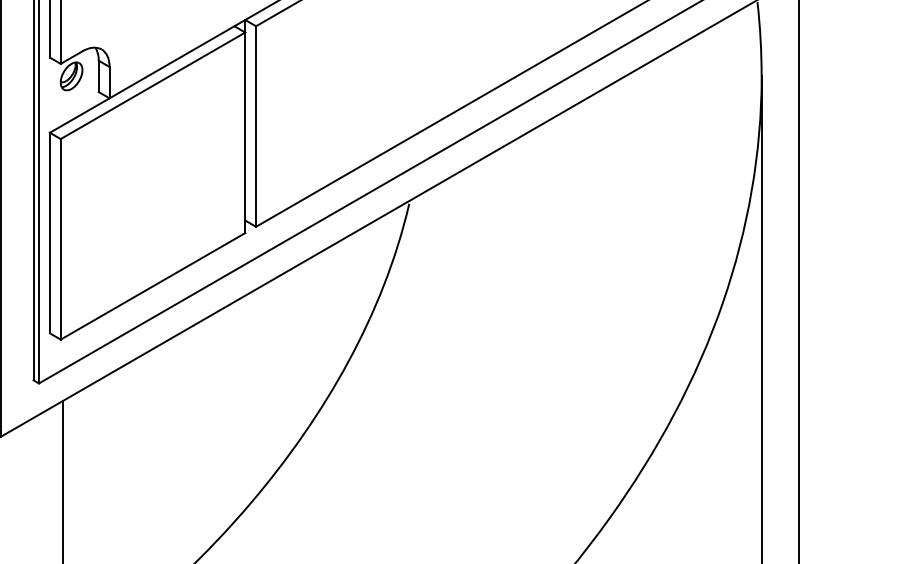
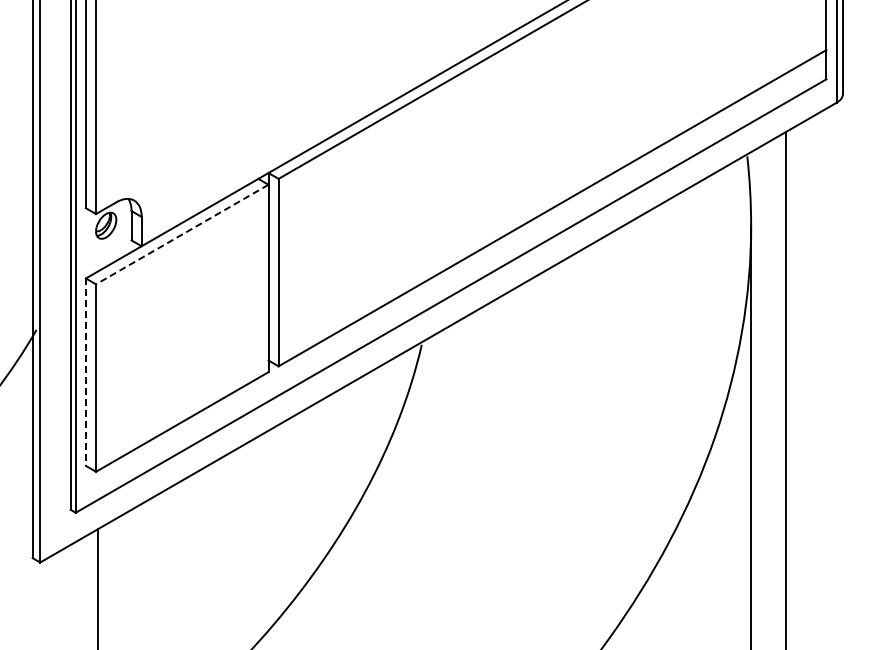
line: (153, 85) -> (182, 234), solid -> dashed
line: (49, 233) -> (85, 372), solid -> dashed

